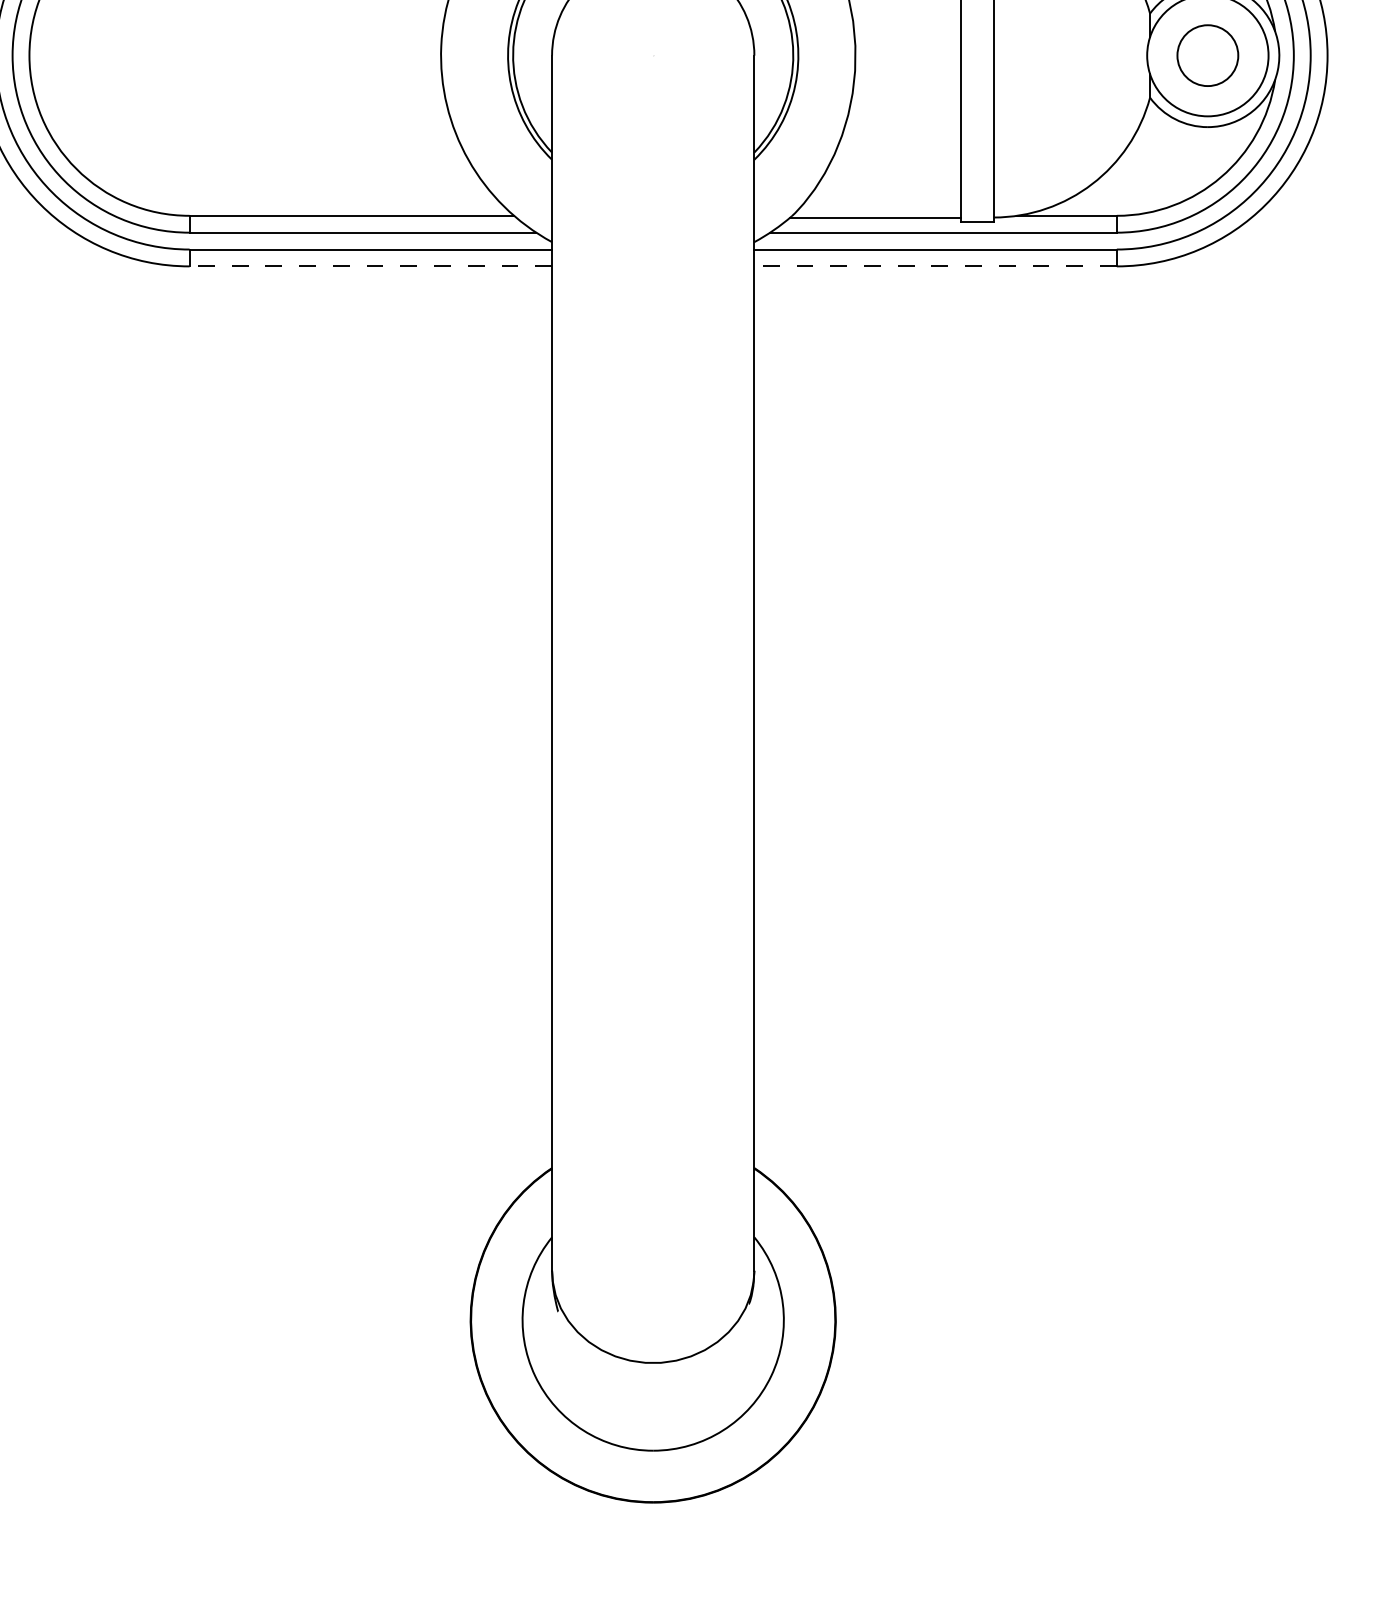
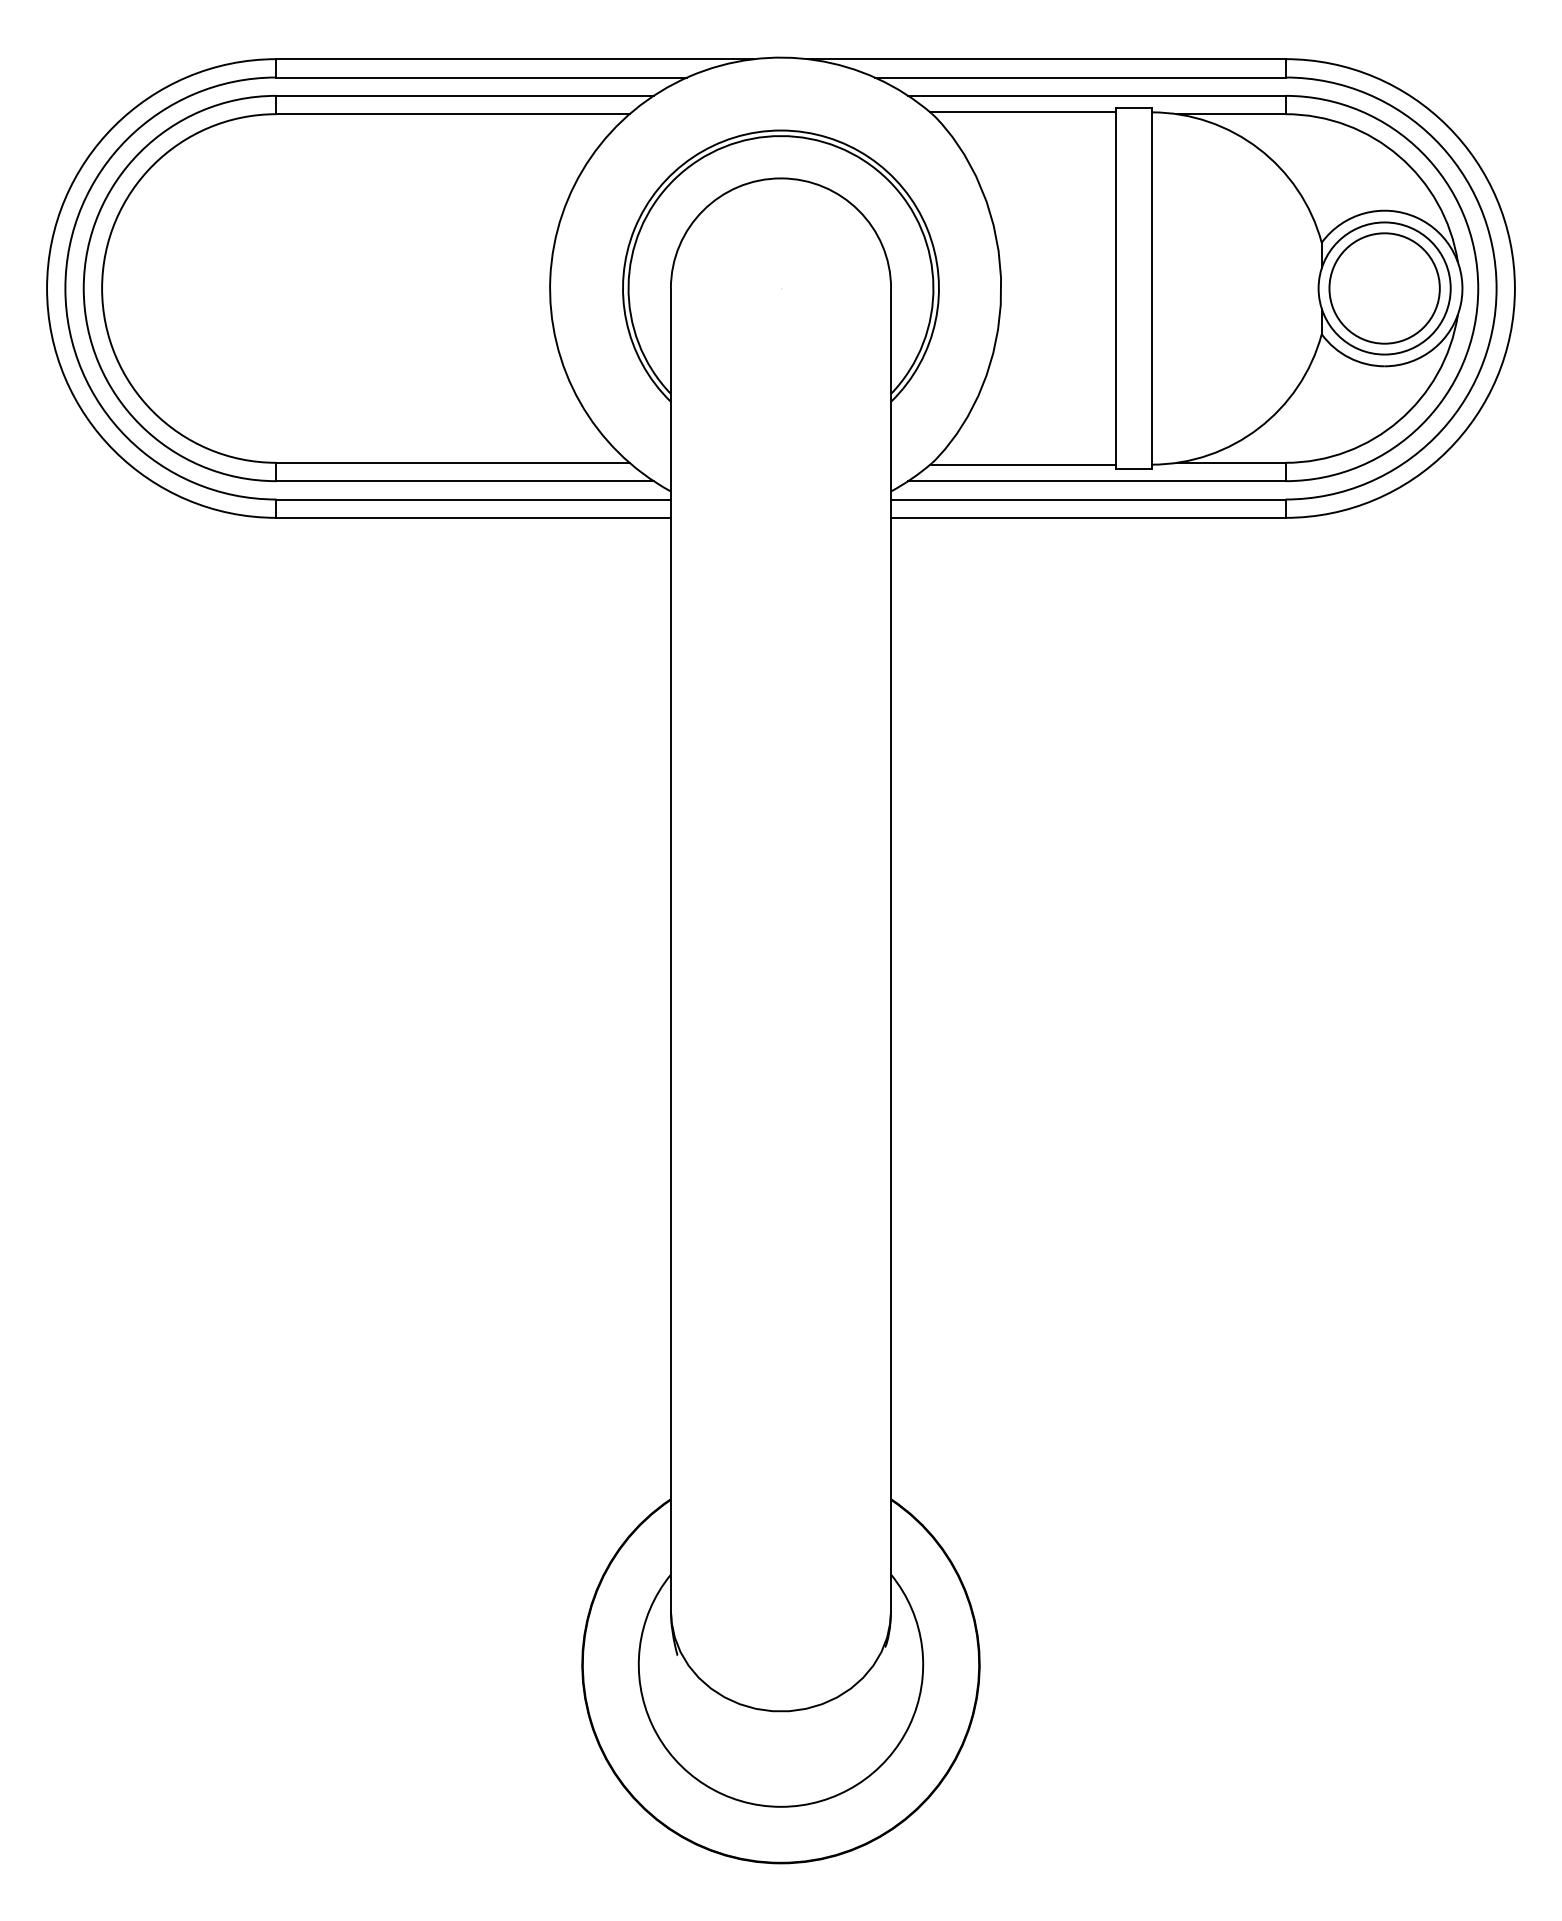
circle: (1207, 55) -> (1384, 288), size x1.67
line: (370, 266) -> (473, 517), dashed -> solid
line: (934, 266) -> (1087, 517), dashed -> solid

